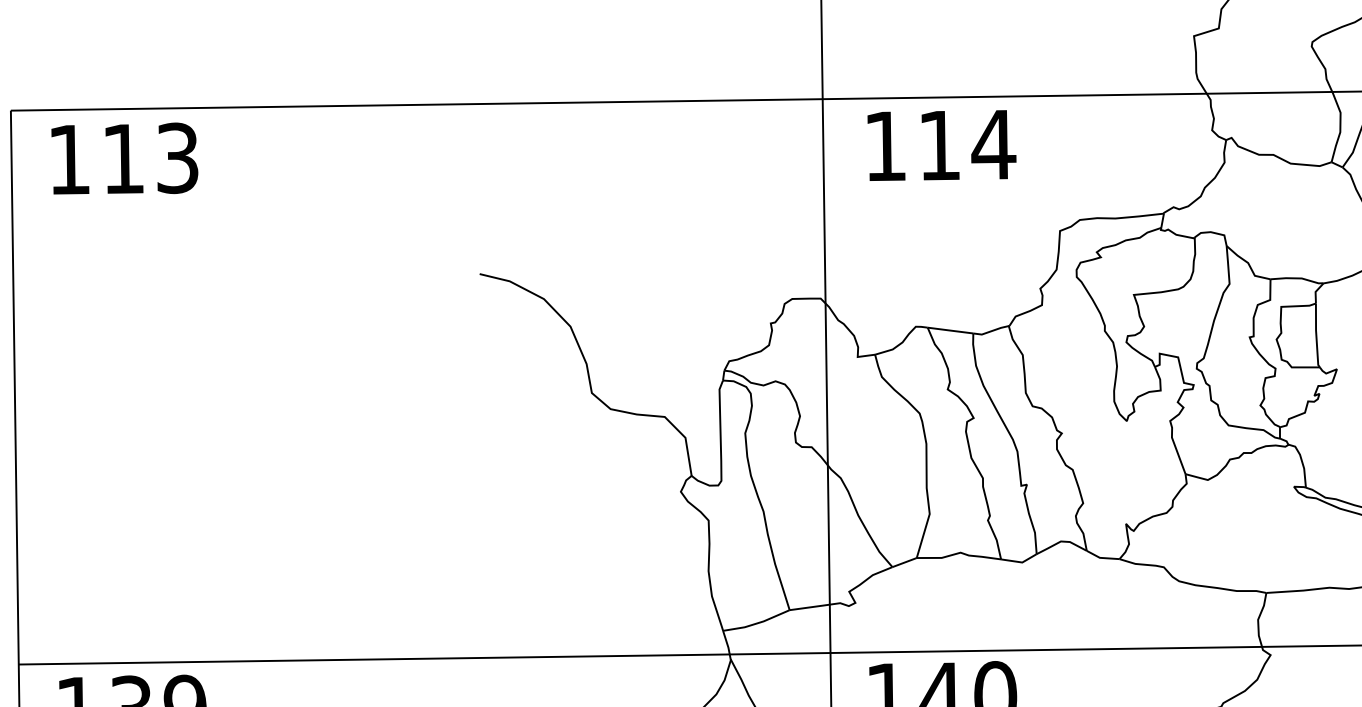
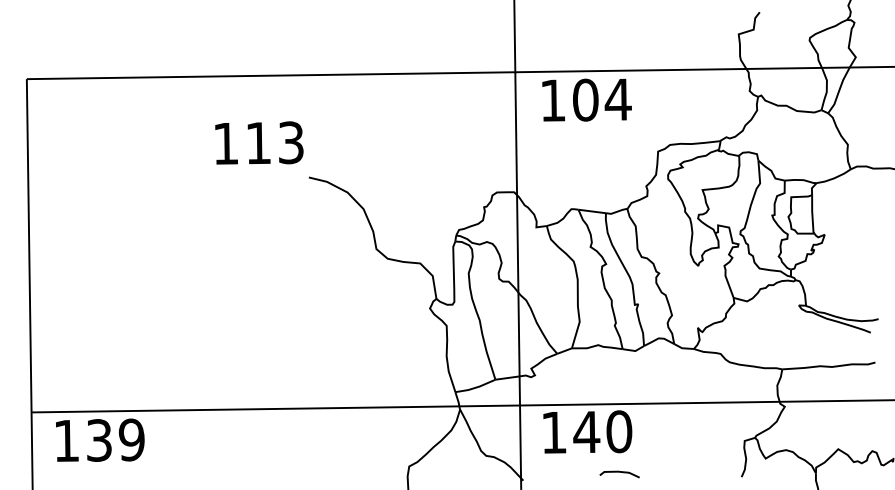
text: (939, 144) -> (585, 99), 114 -> 104
text: (124, 157) -> (259, 142), moved

